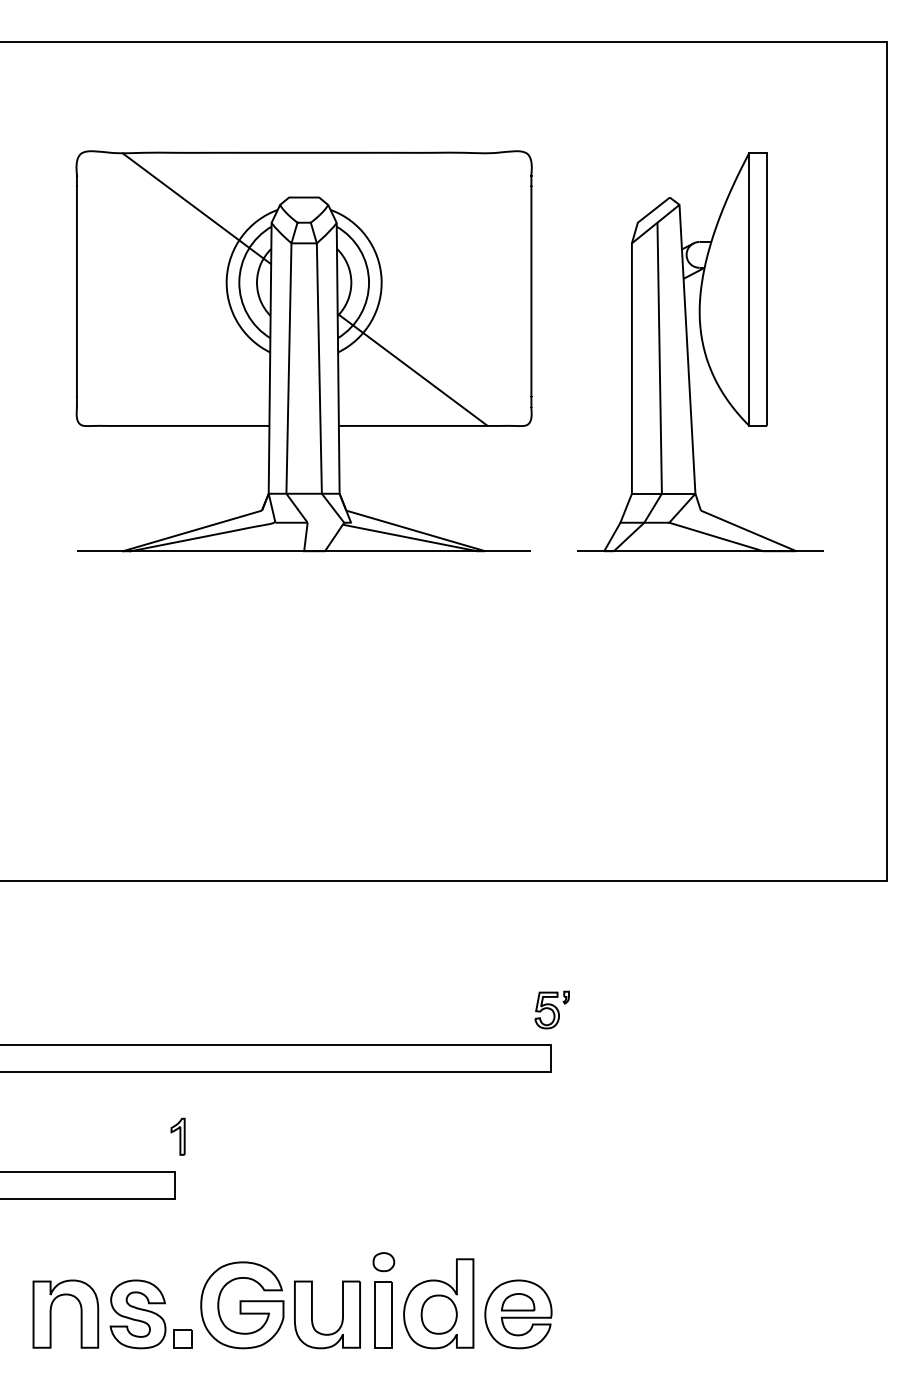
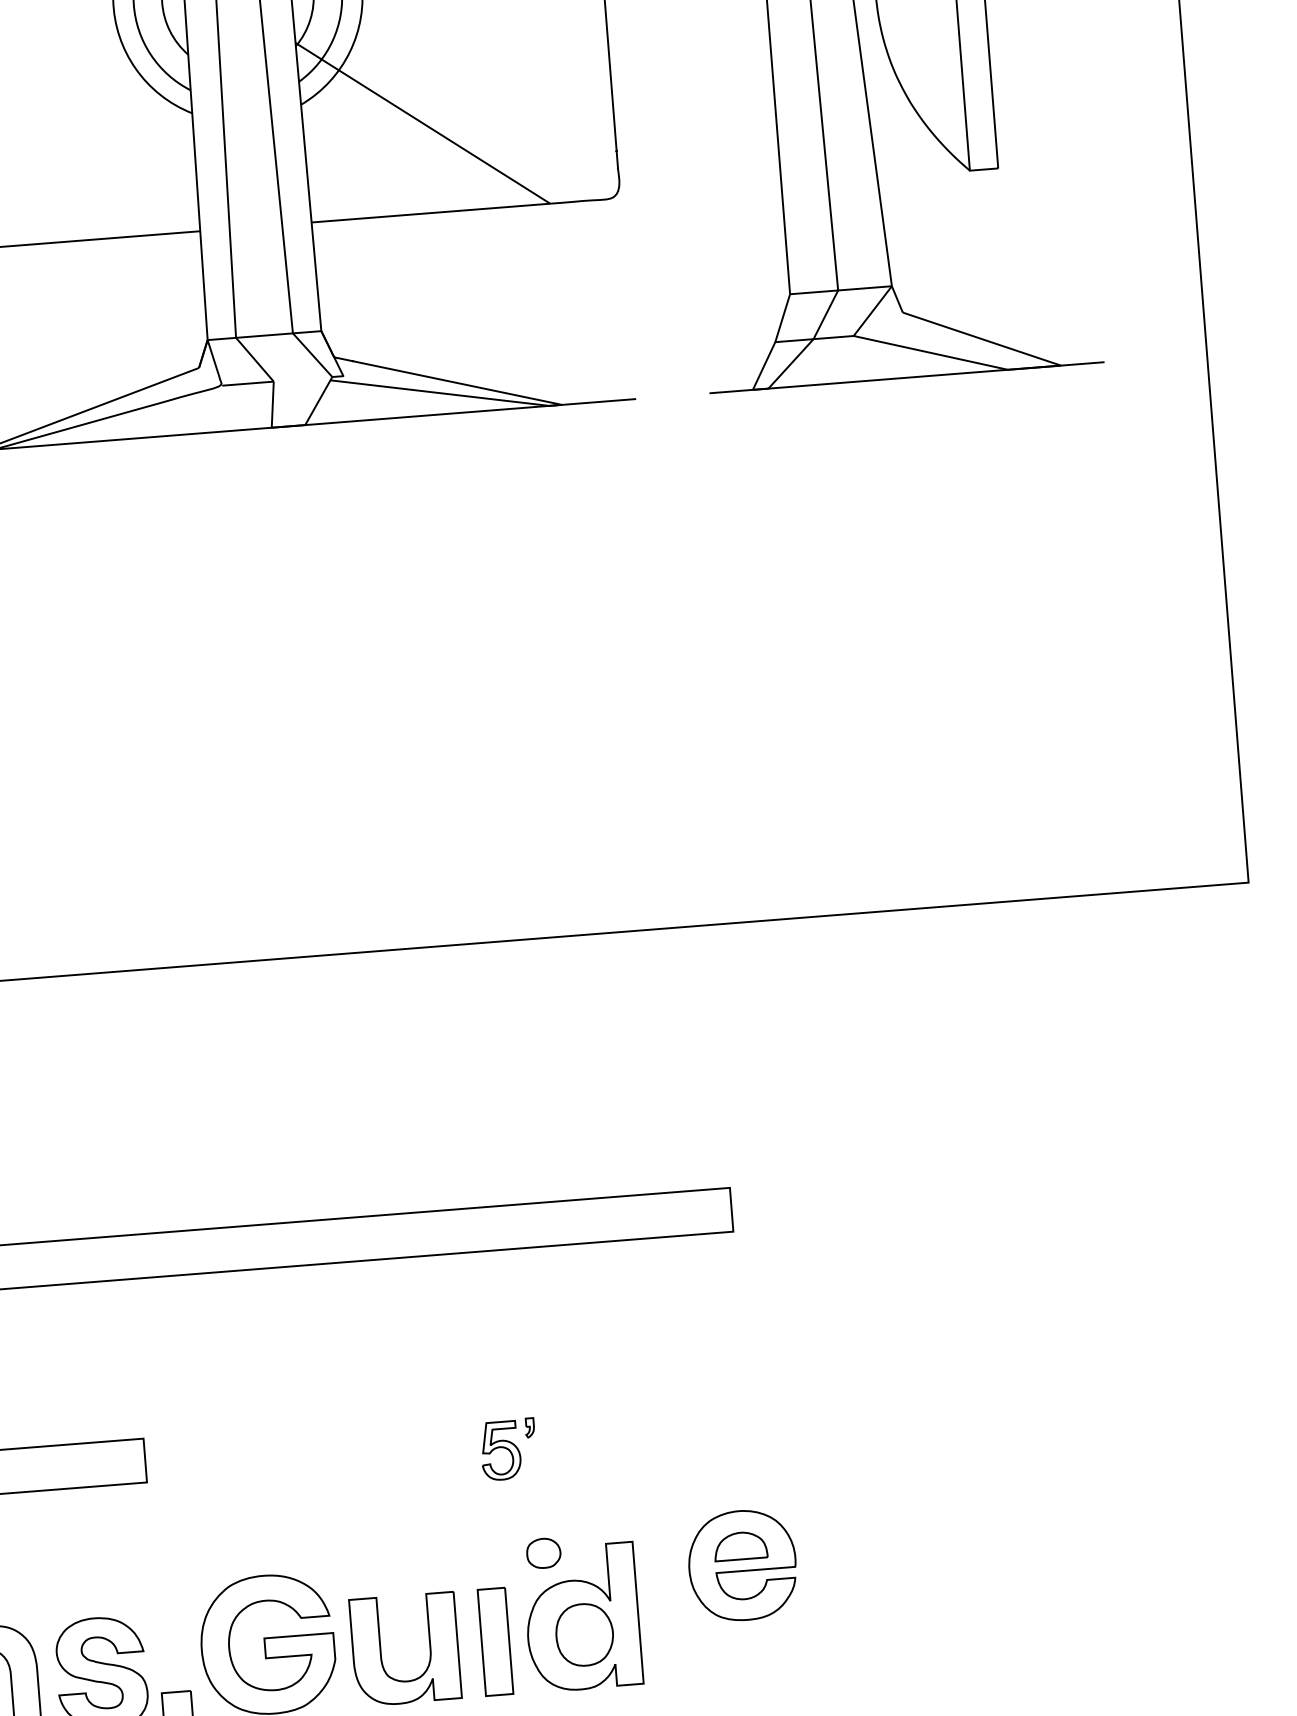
part: (551, 1009) -> (507, 1448), moved
part: (177, 1136) -> (142, 1382), removed
part: (383, 1262) -> (543, 1554), moved
part: (518, 1314) -> (742, 1565), moved

